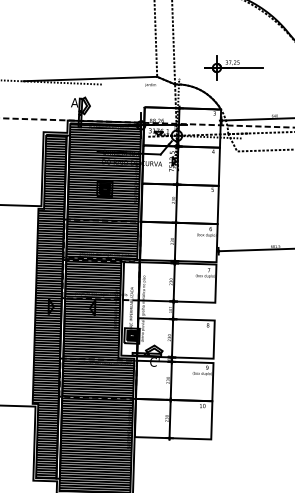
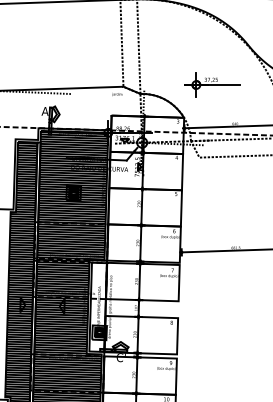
part: (233, 67) -> (212, 84), moved

